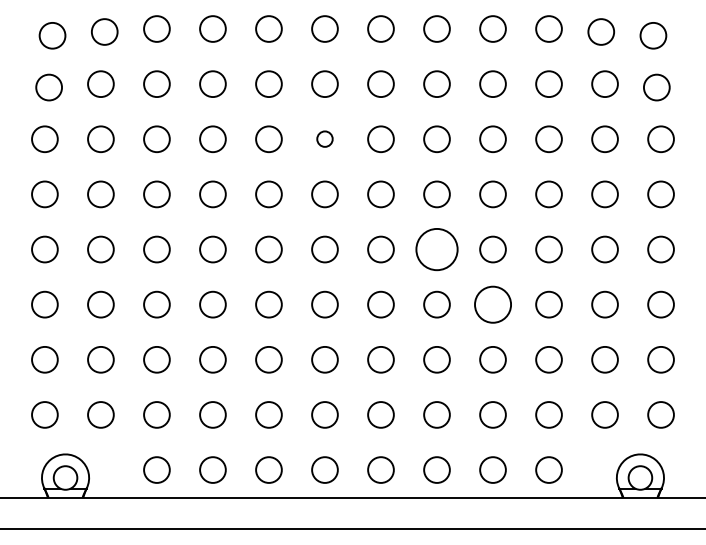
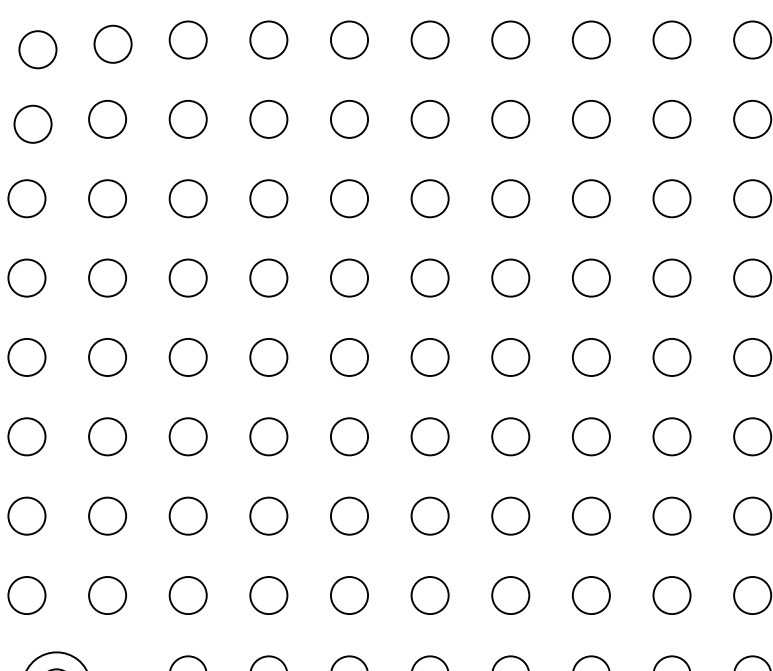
circle: (324, 138) -> (429, 197), size x1.67
circle: (436, 249) -> (590, 357), size x0.62
circle: (492, 304) -> (671, 436), size x0.71

